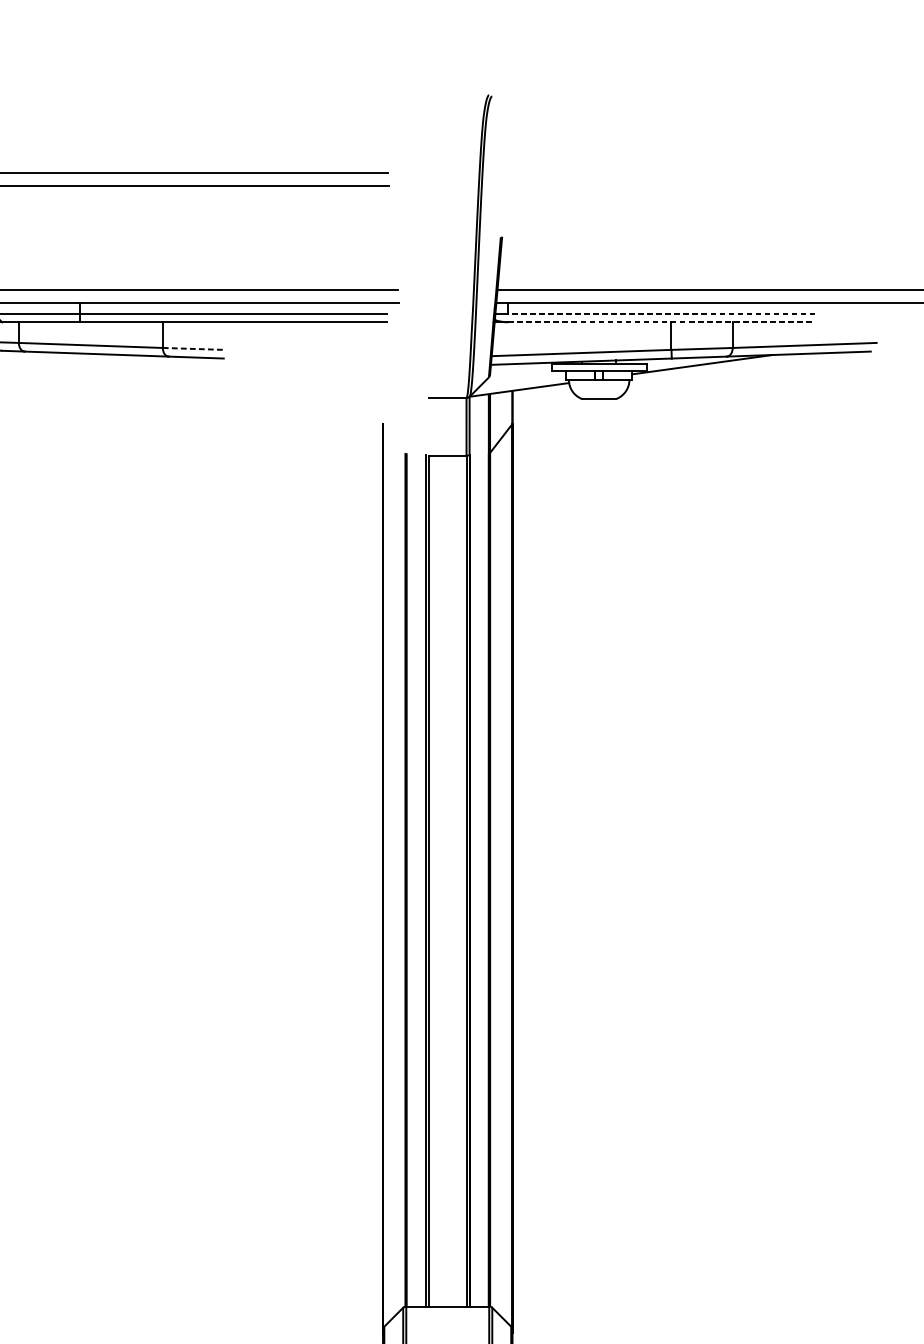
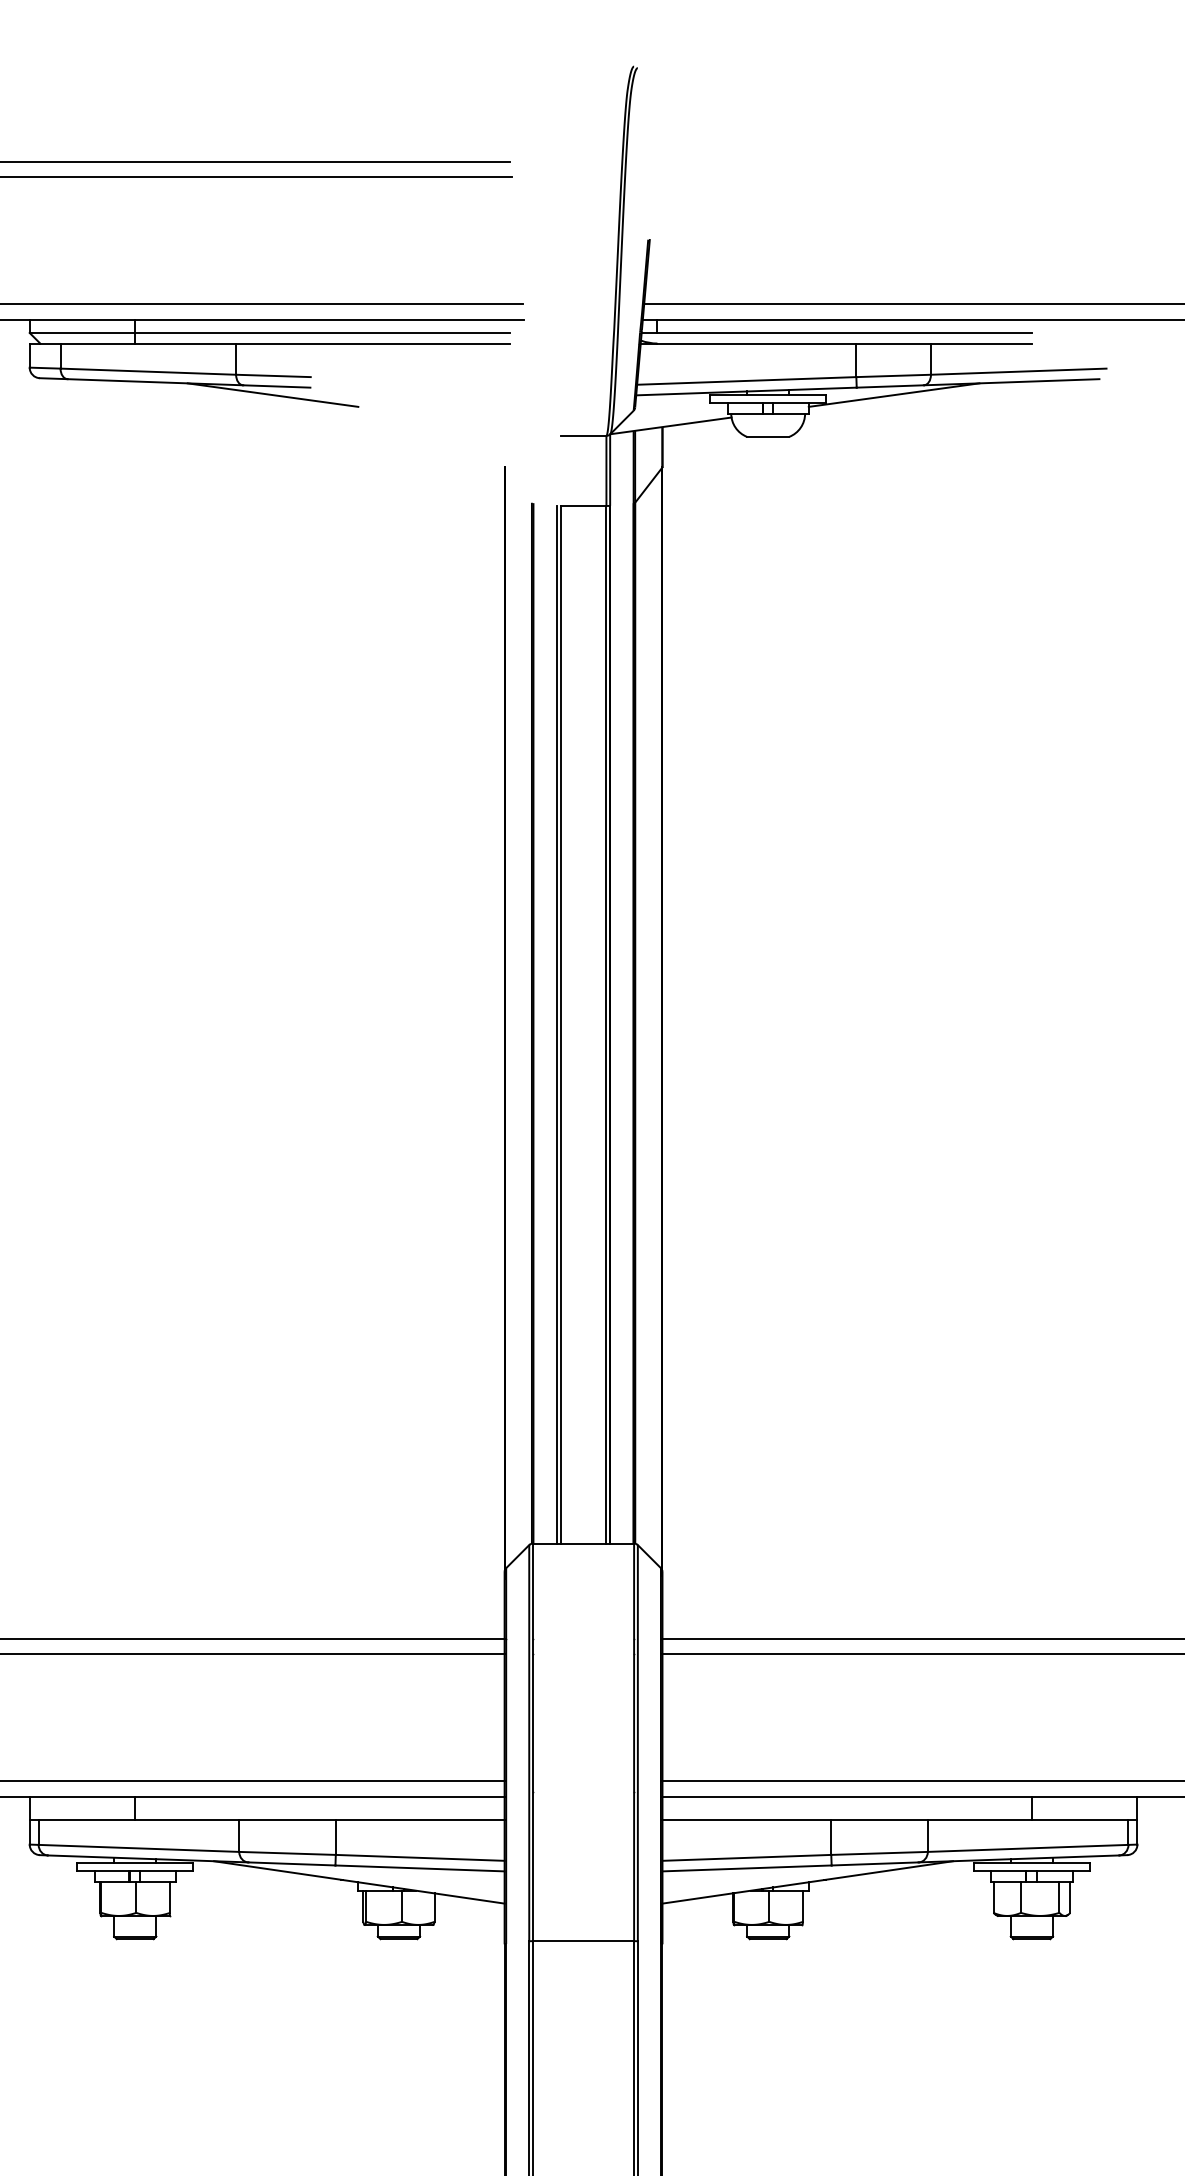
line: (661, 313) -> (844, 332), dashed -> solid
line: (662, 322) -> (845, 343), dashed -> solid
line: (193, 348) -> (273, 375), dashed -> solid
line: (192, 364) -> (272, 394), added

